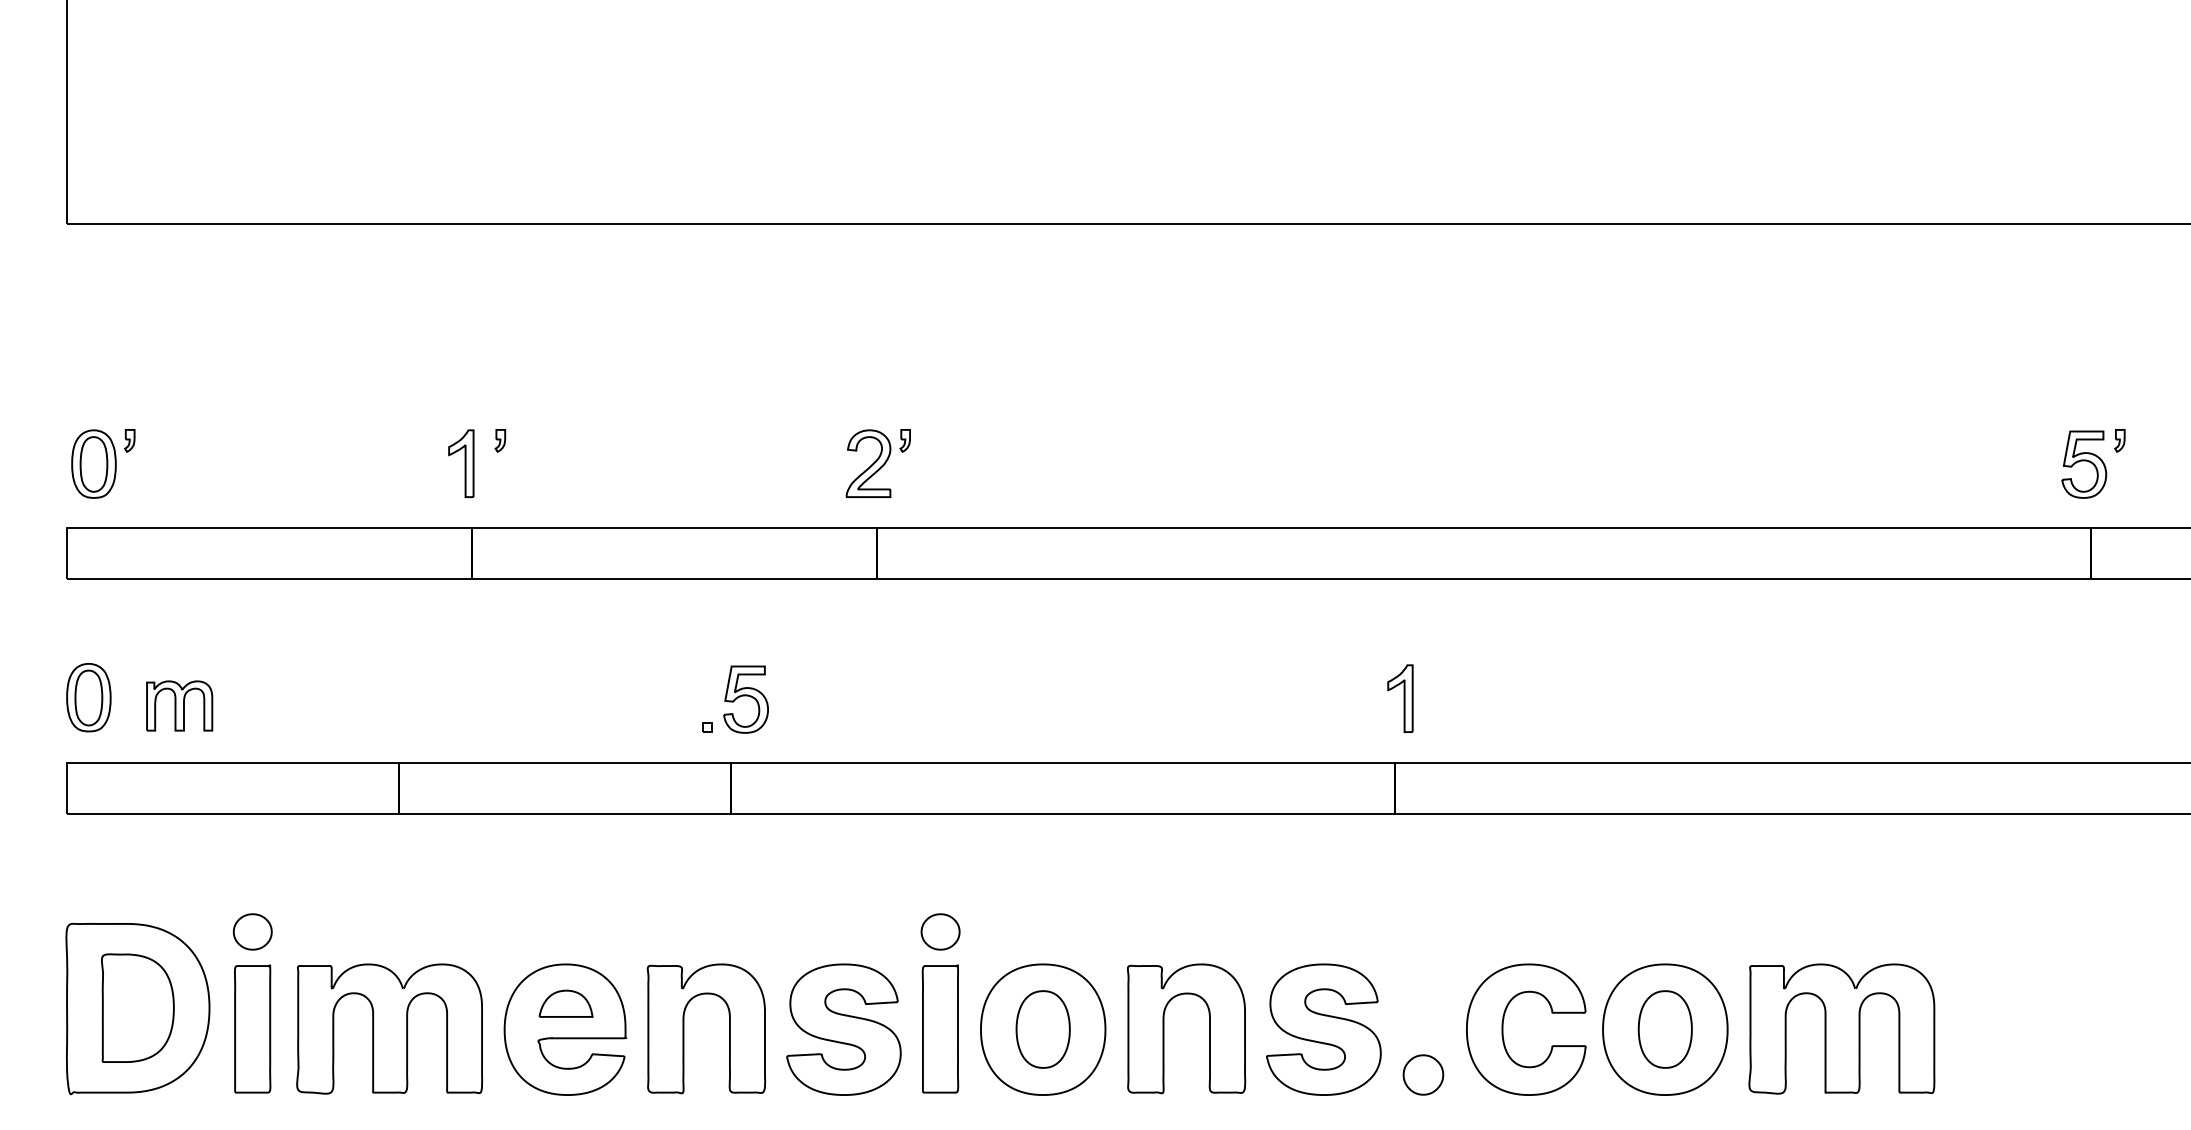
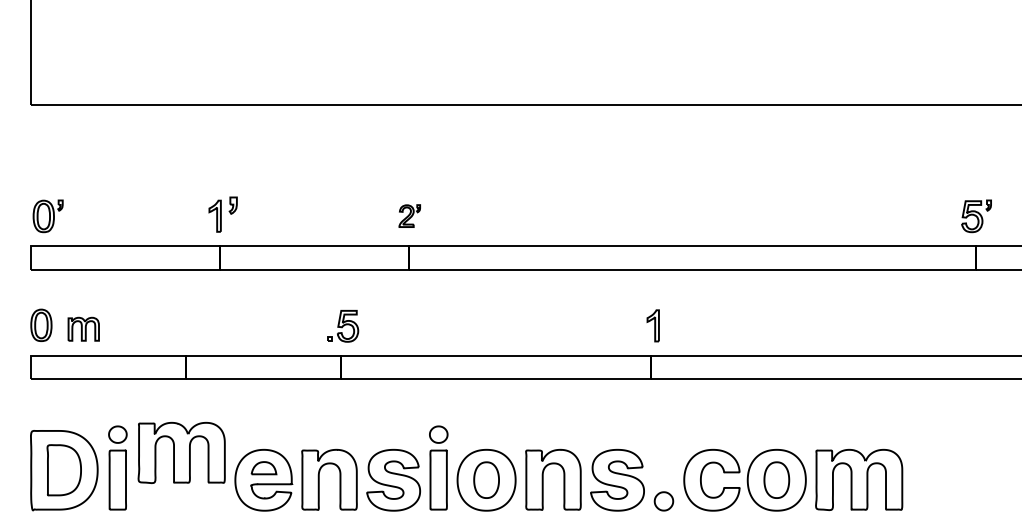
part: (500, 440) -> (233, 205), size x1.6
part: (877, 462) -> (409, 215), size x0.7
part: (389, 1028) -> (181, 452), moved

